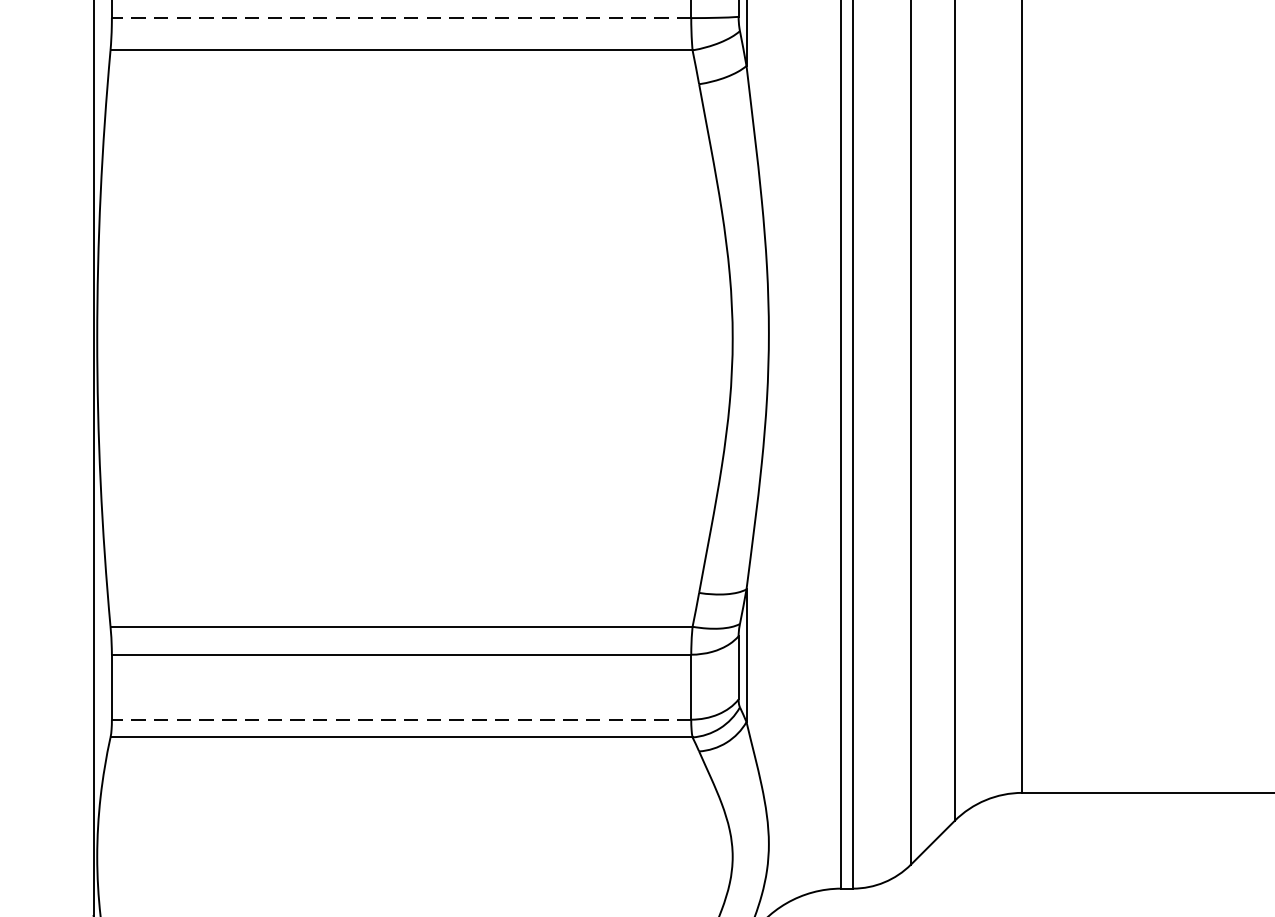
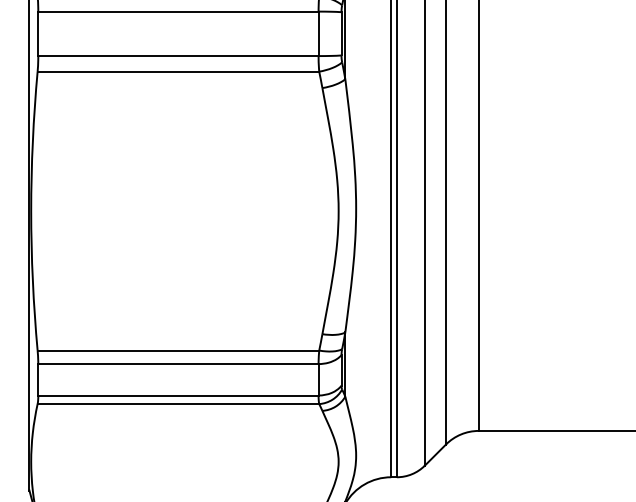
line: (399, 18) -> (177, 56), dashed -> solid
line: (399, 719) -> (177, 395), dashed -> solid

